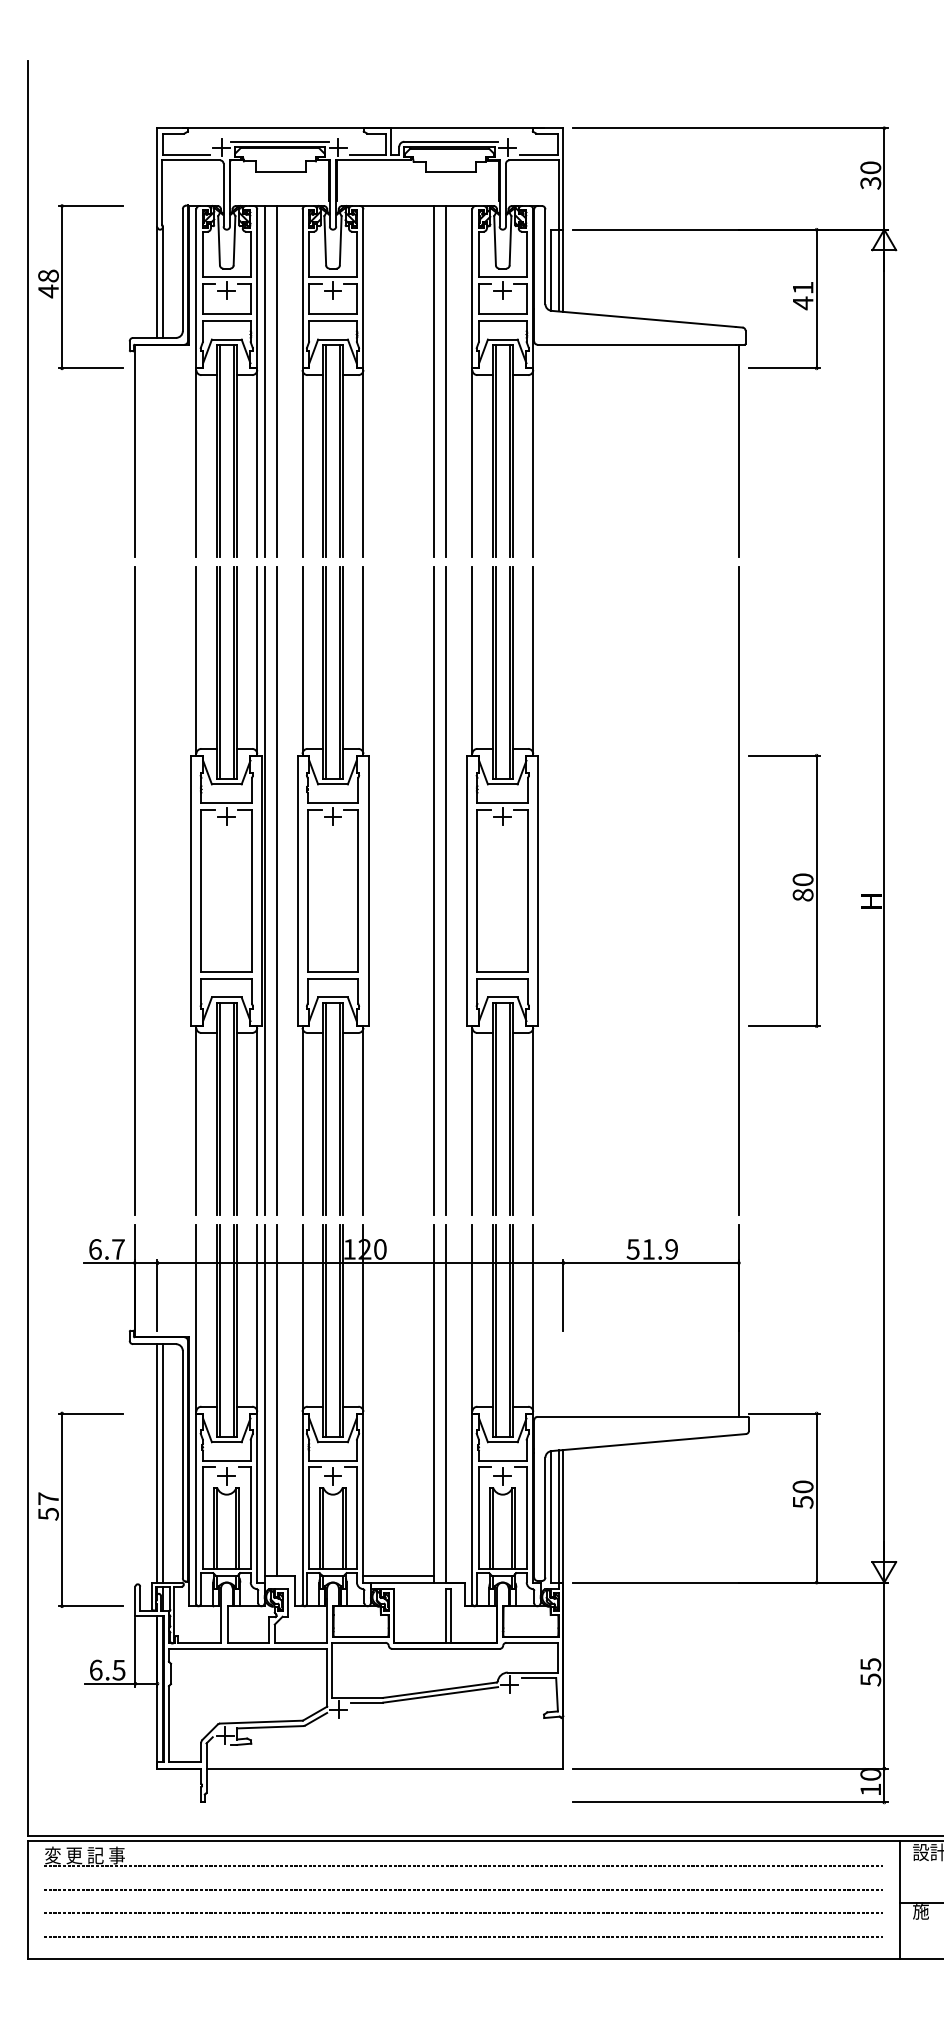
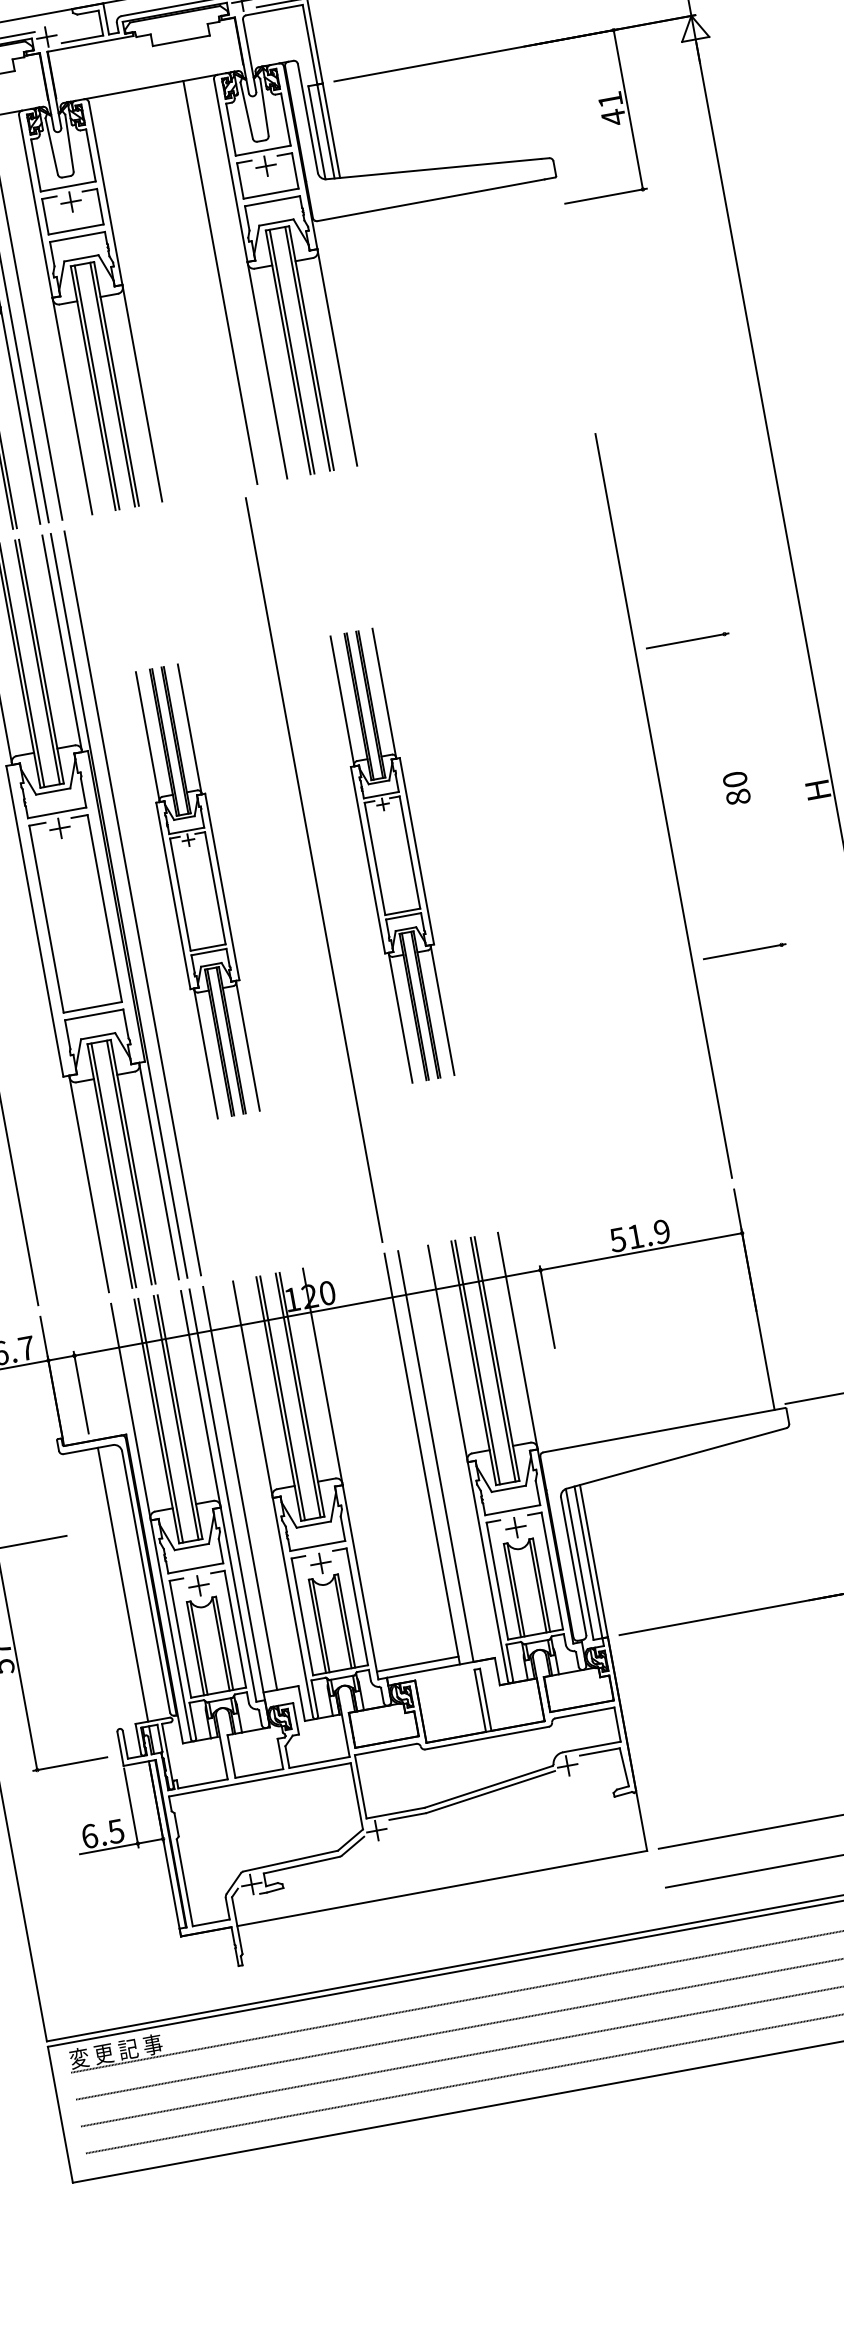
line: (434, 381) -> (206, 285), removed
line: (738, 450) -> (570, 300), removed
part: (333, 890) -> (198, 890), size x0.6
line: (445, 890) -> (326, 867), removed
part: (502, 890) -> (392, 855), size x0.6
line: (816, 890) -> (752, 789), removed
line: (157, 1463) -> (116, 1586), removed

